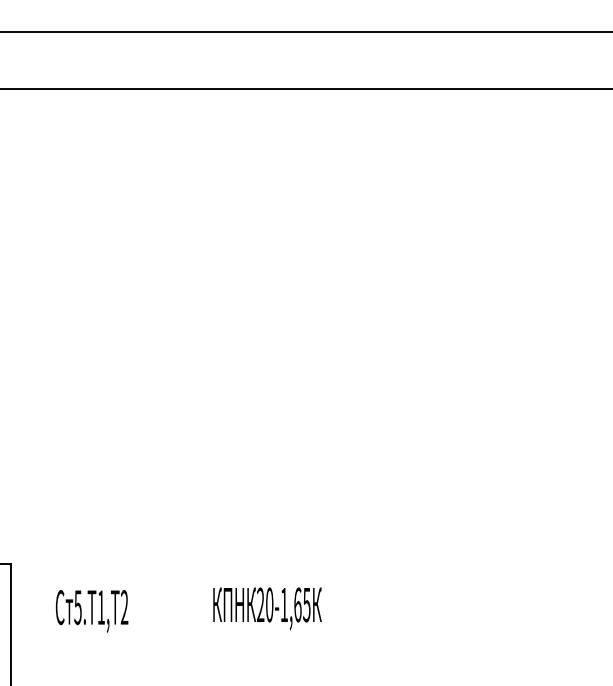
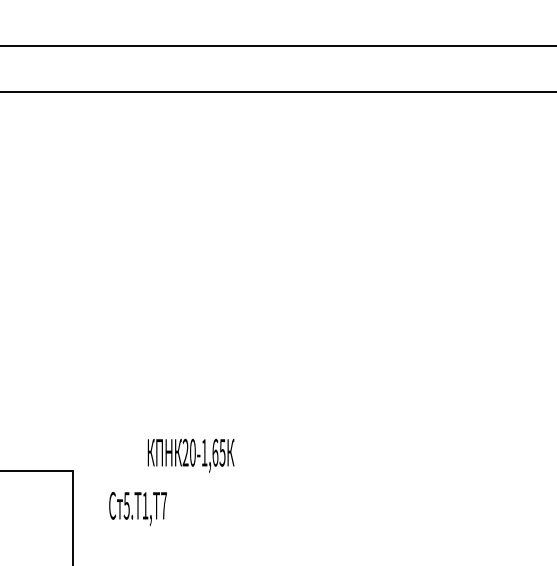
text: (123, 607) -> (163, 505), 2 -> 7
text: (266, 608) -> (190, 455), moved

